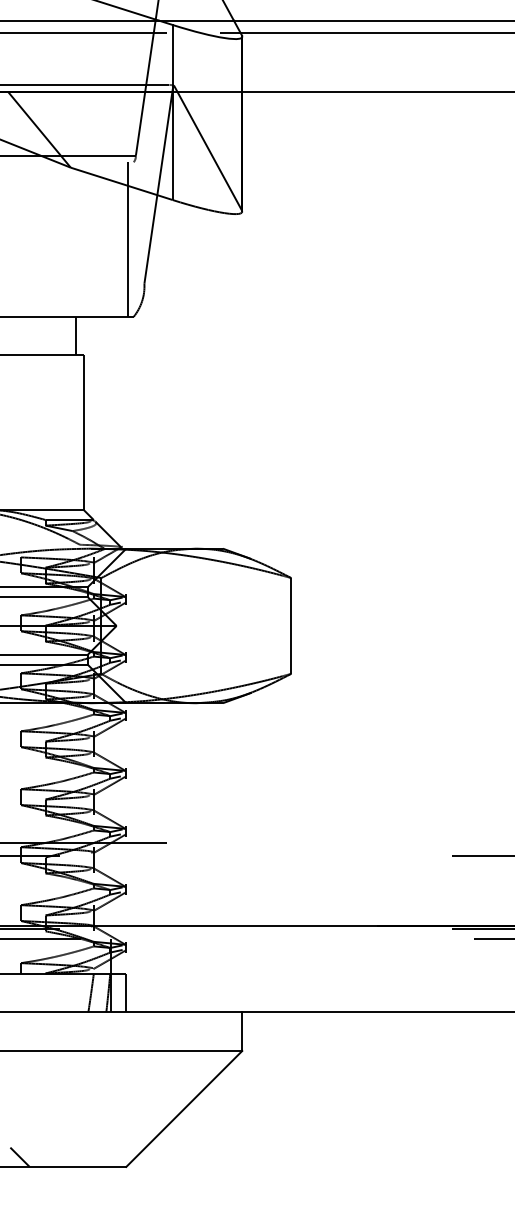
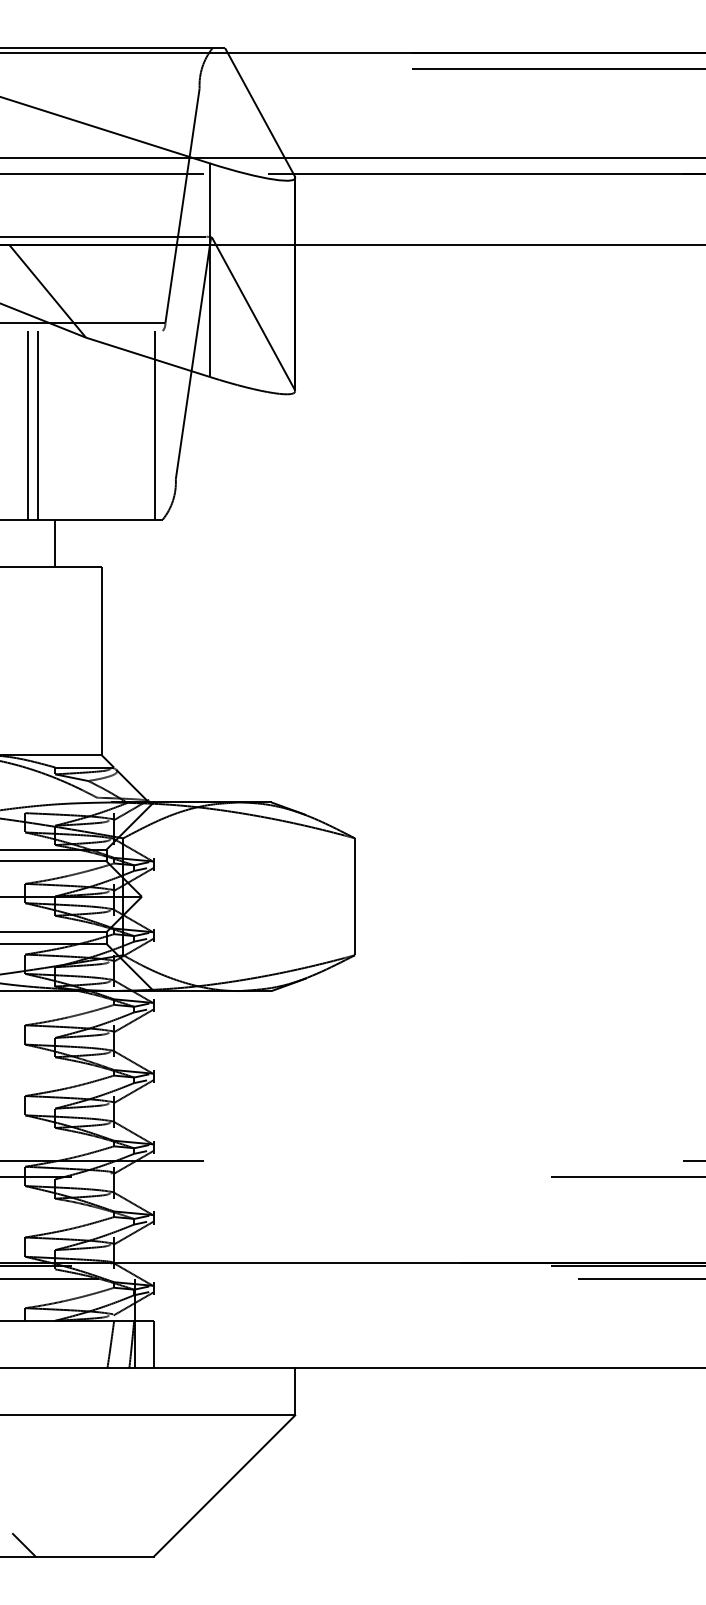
line: (23, 239) -> (28, 425), added
line: (31, 239) -> (38, 425), added
line: (76, 335) -> (54, 542), moved

